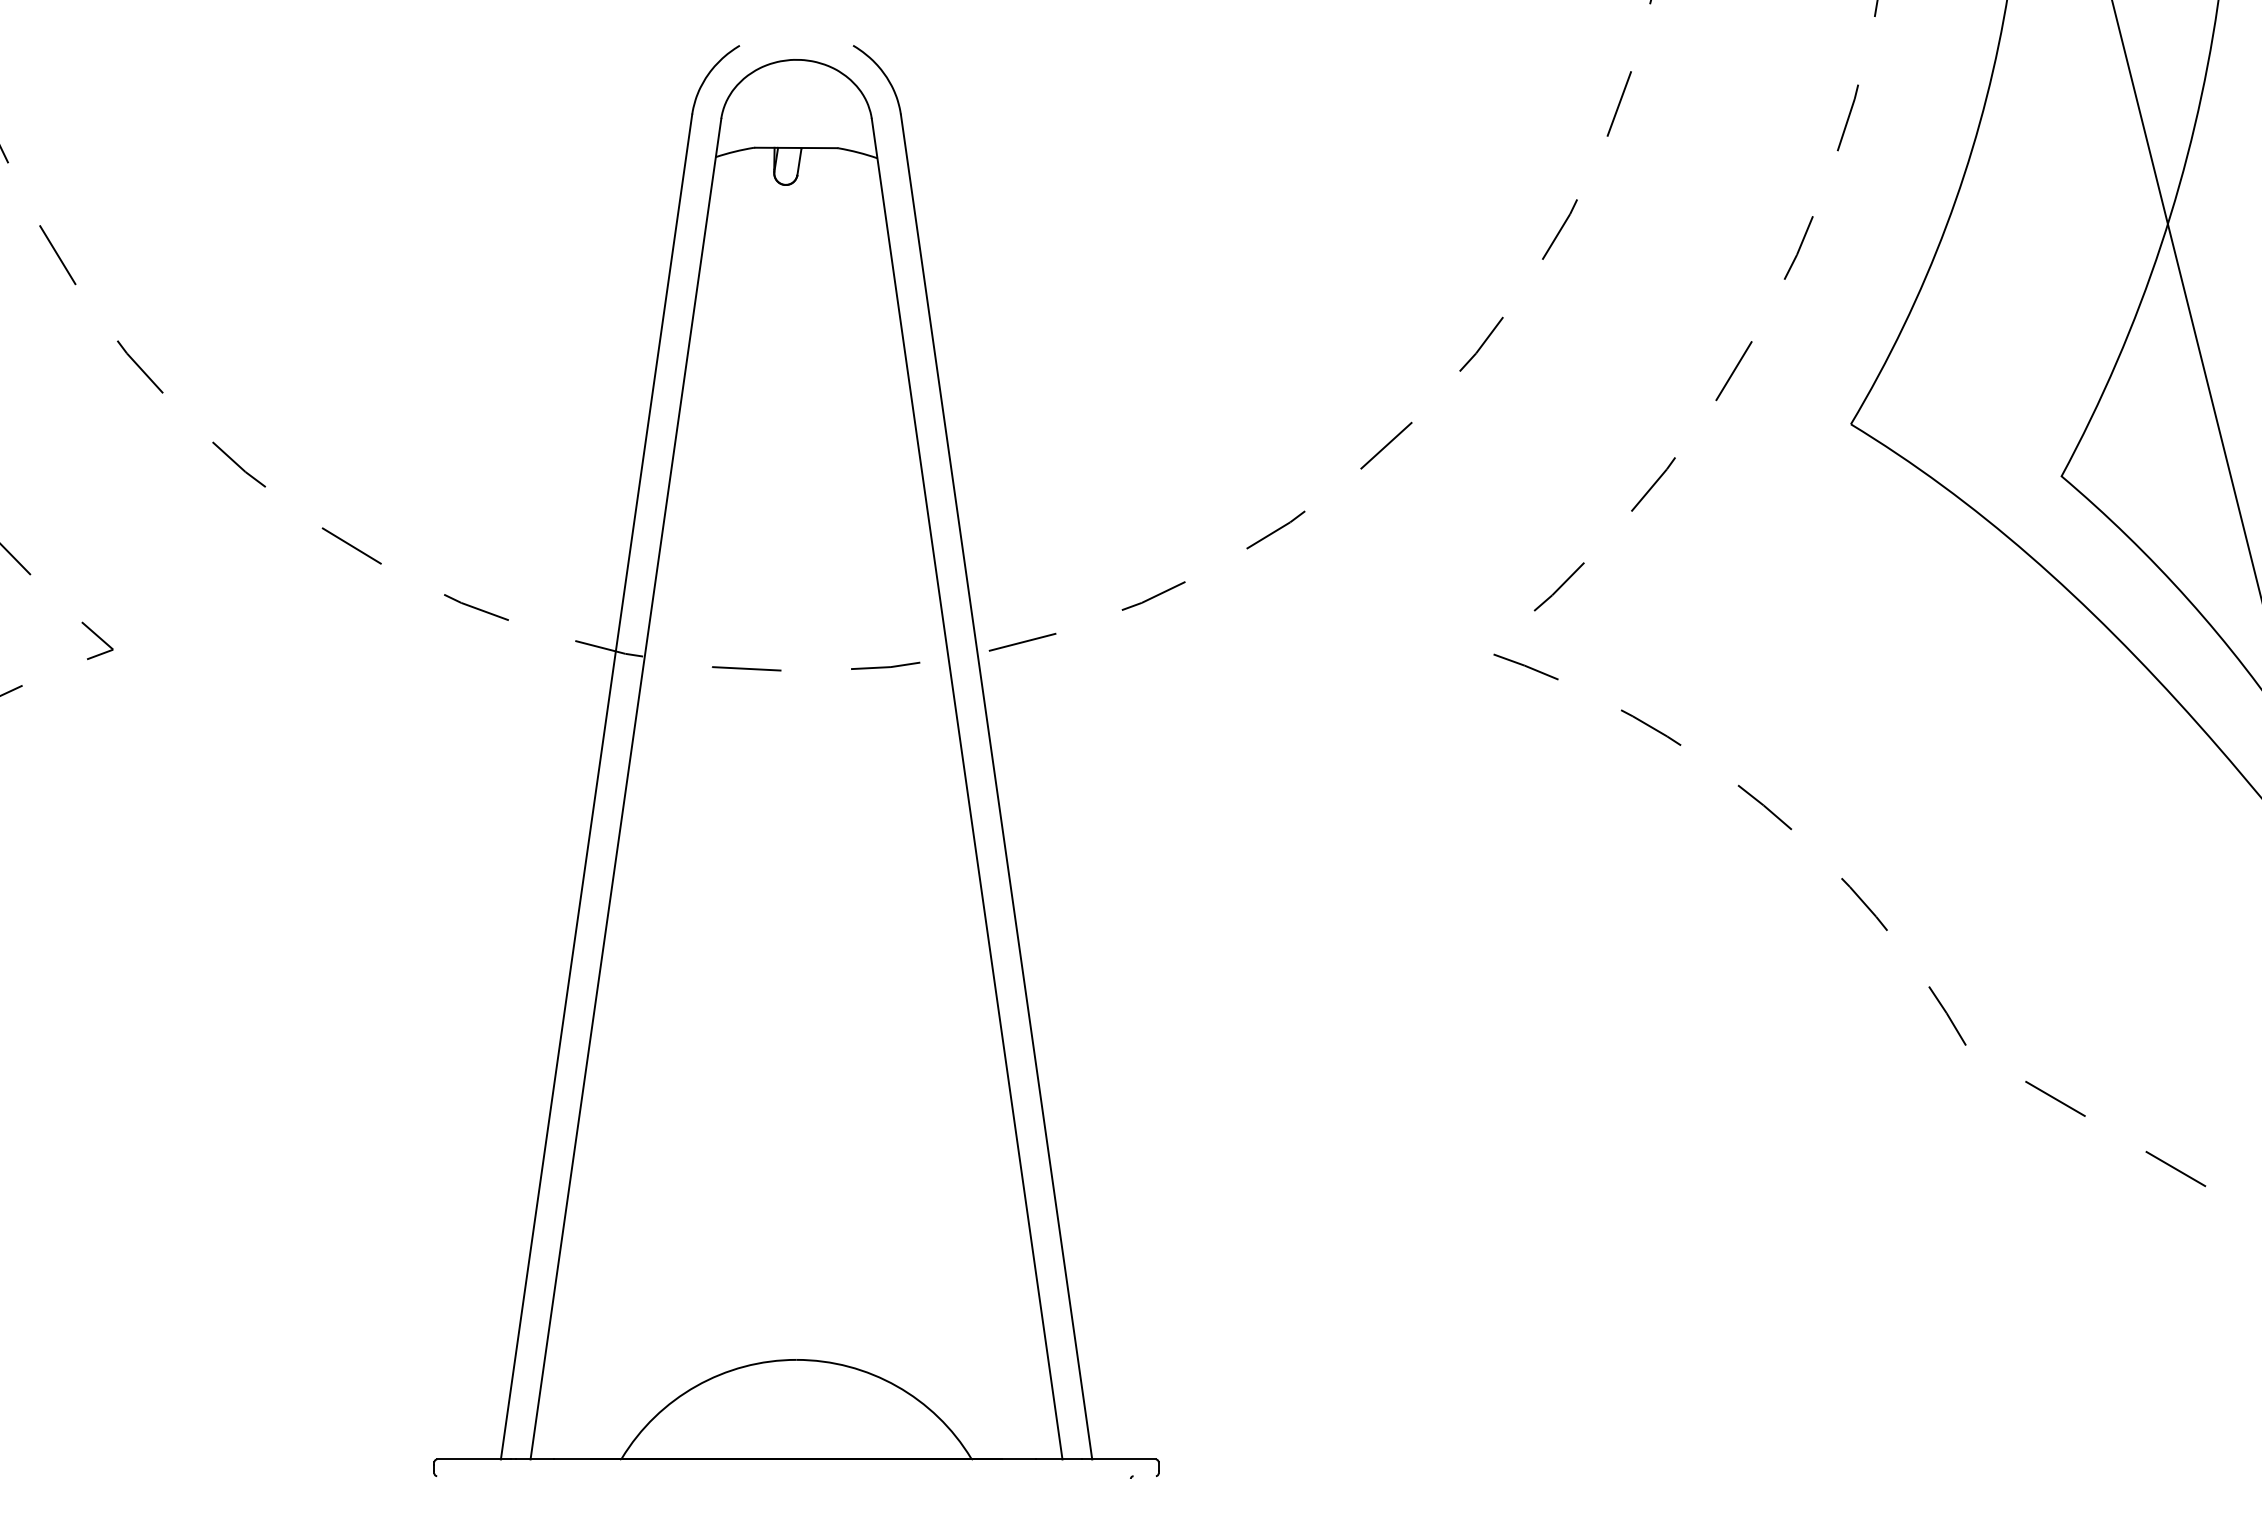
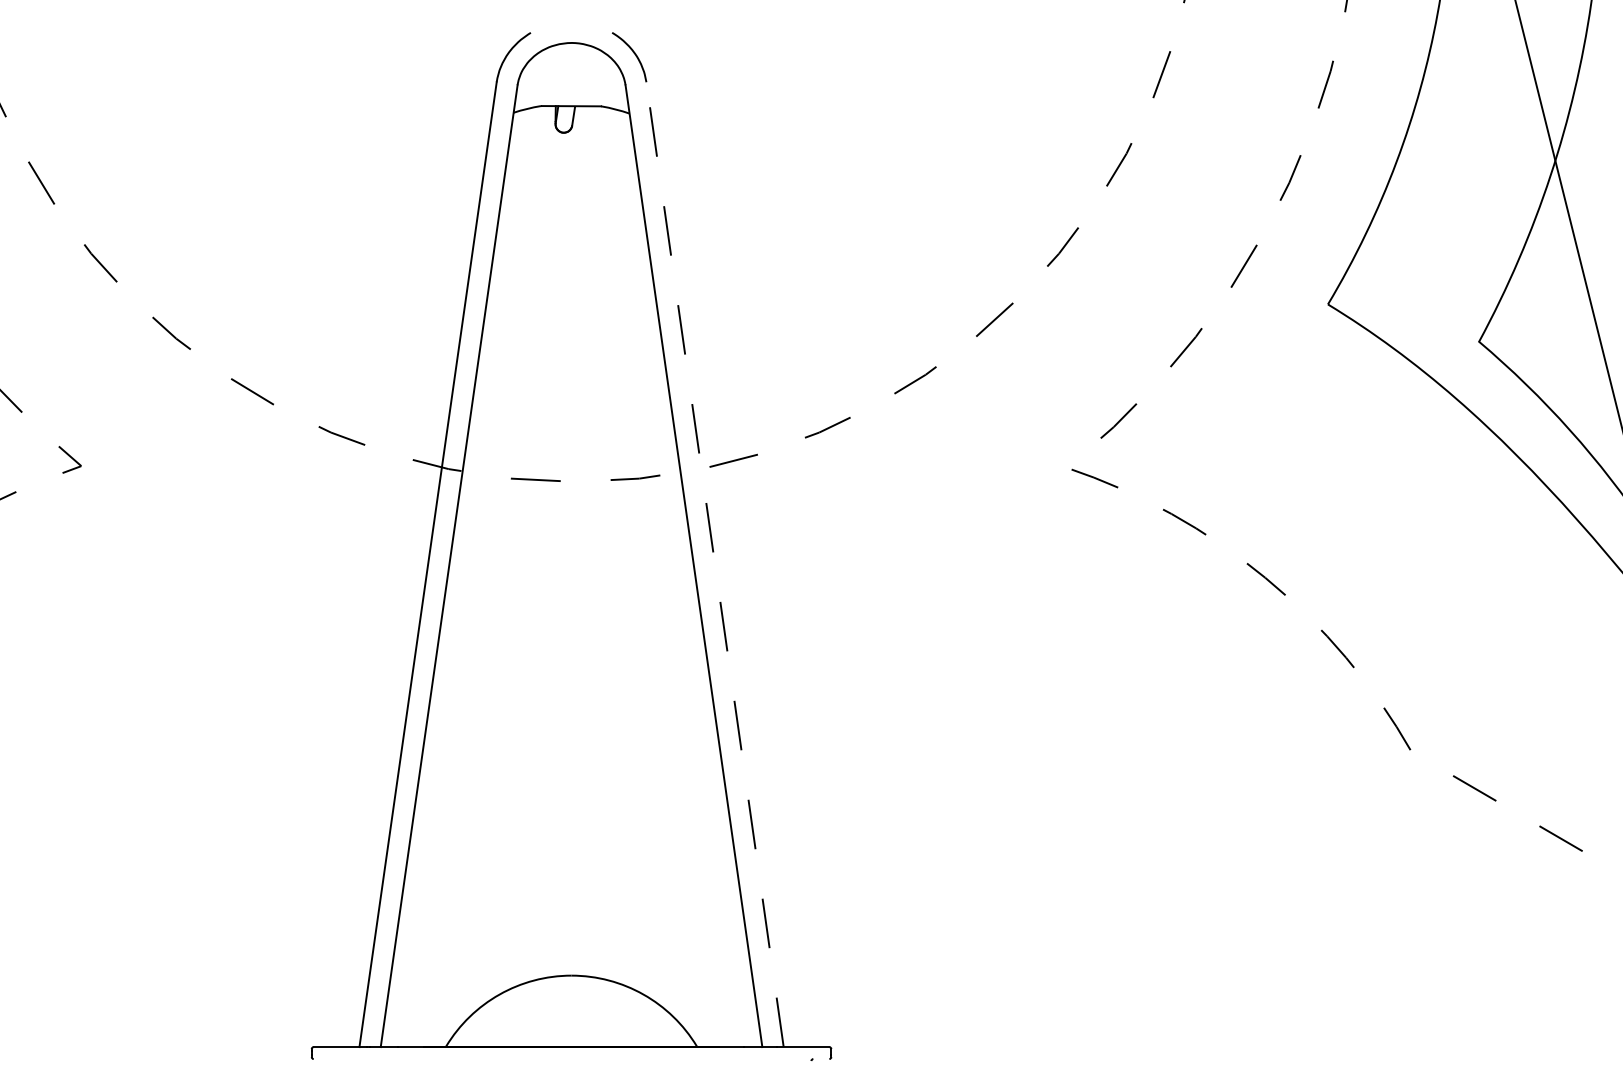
line: (996, 786) -> (715, 564), solid -> dashed

